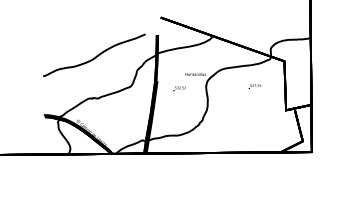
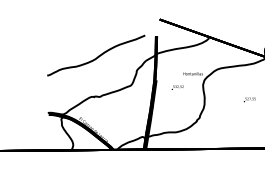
text: (254, 86) -> (249, 99), moved

